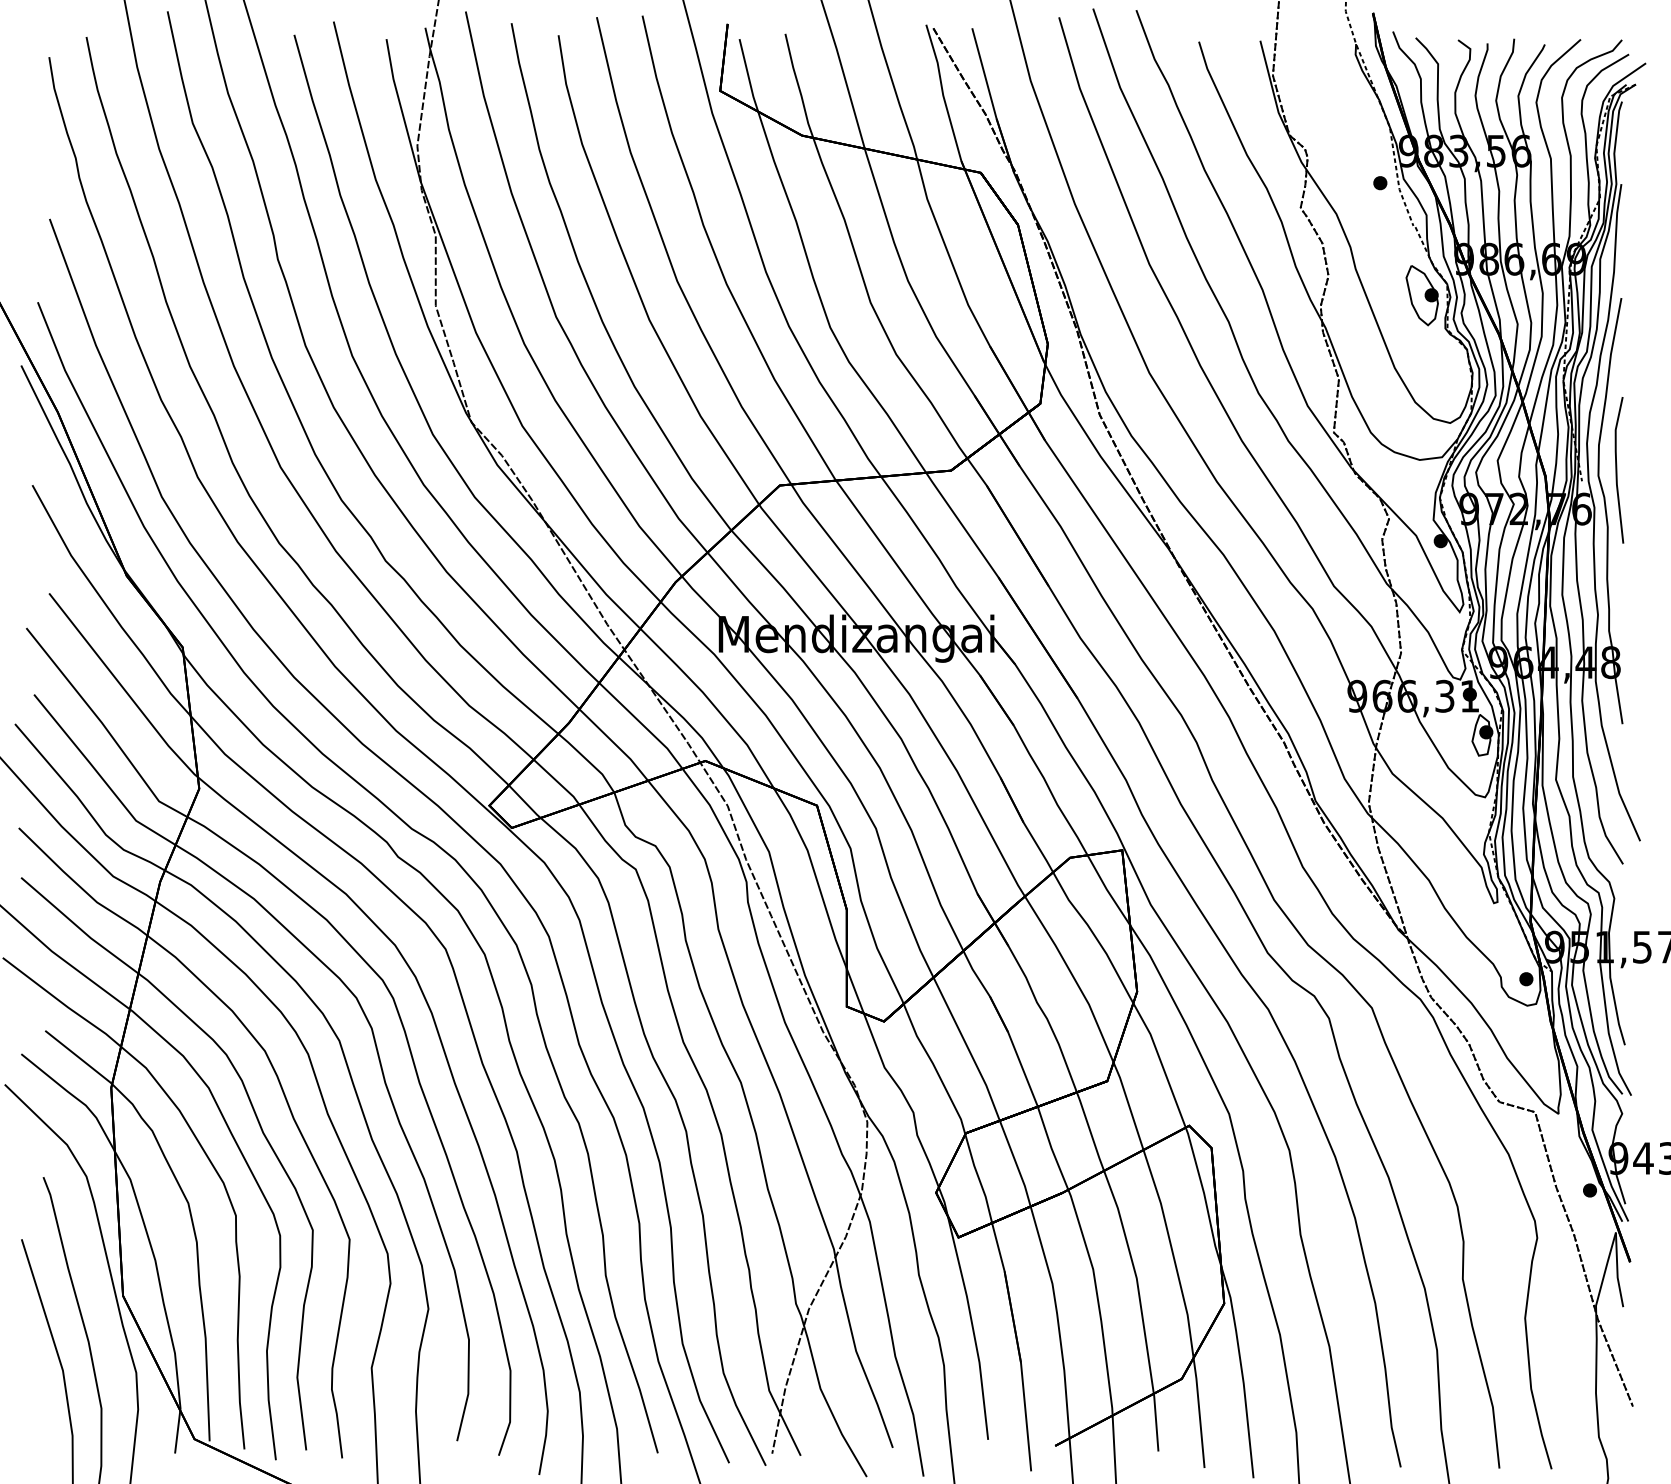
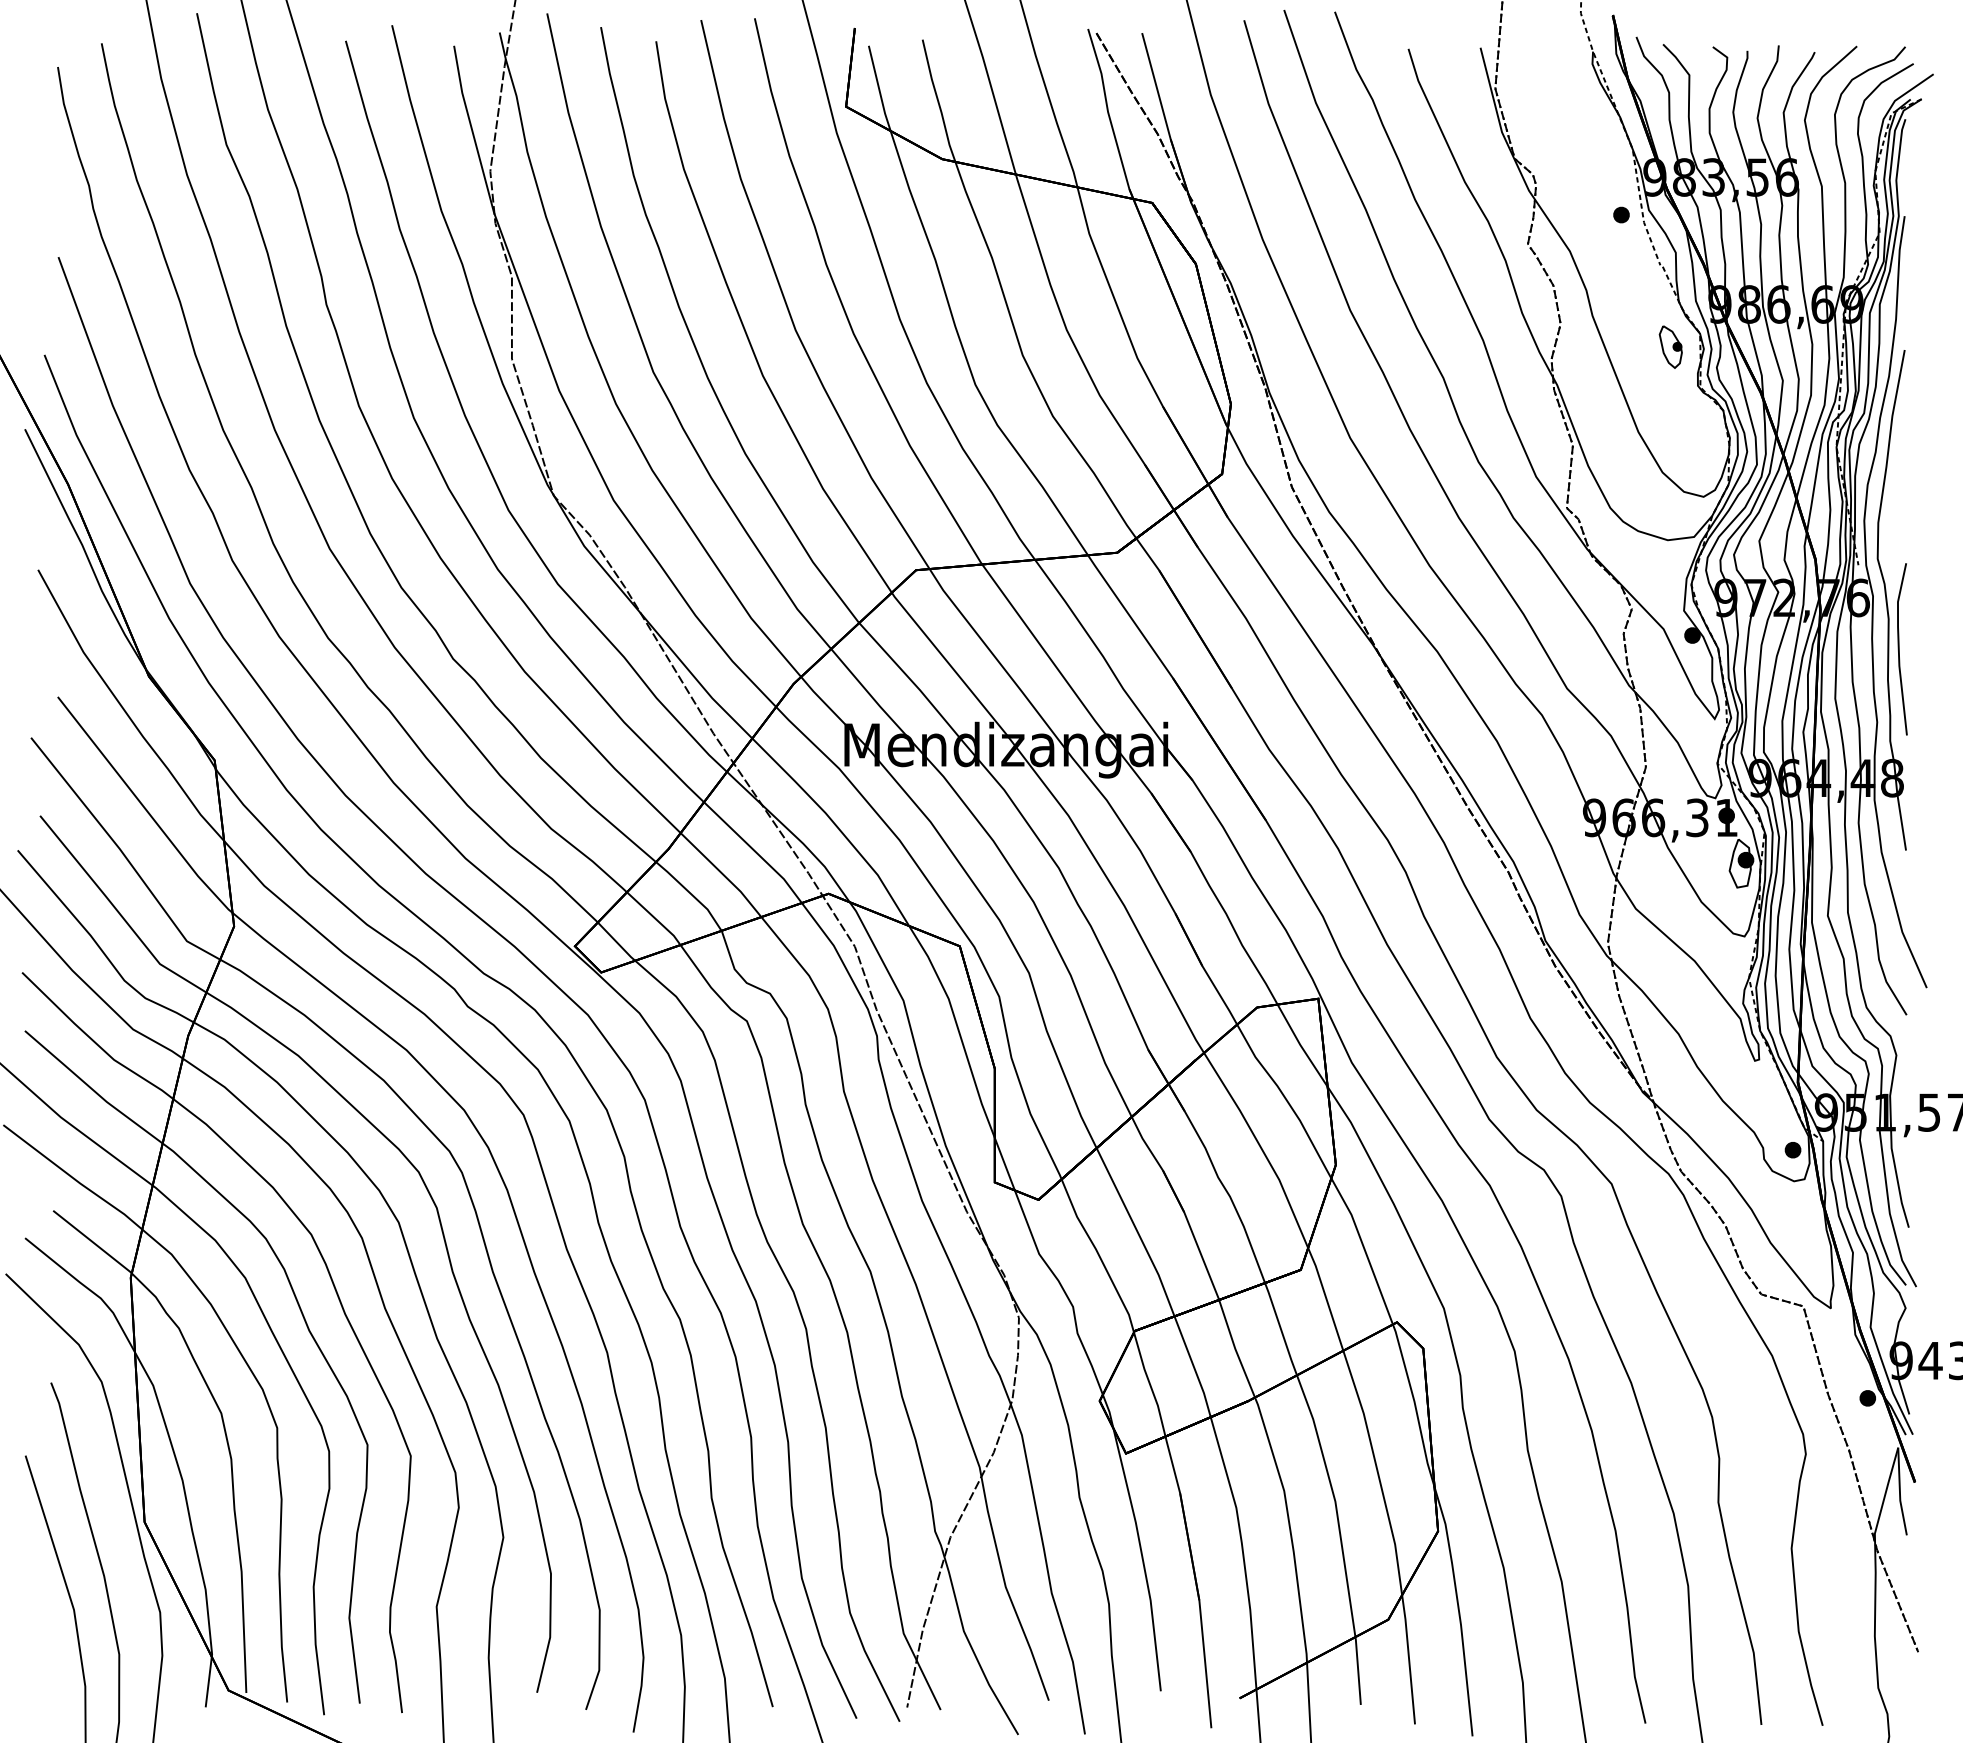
part: (1422, 295) -> (1670, 346), size x0.6
line: (1616, 470) -> (1899, 649), moved

